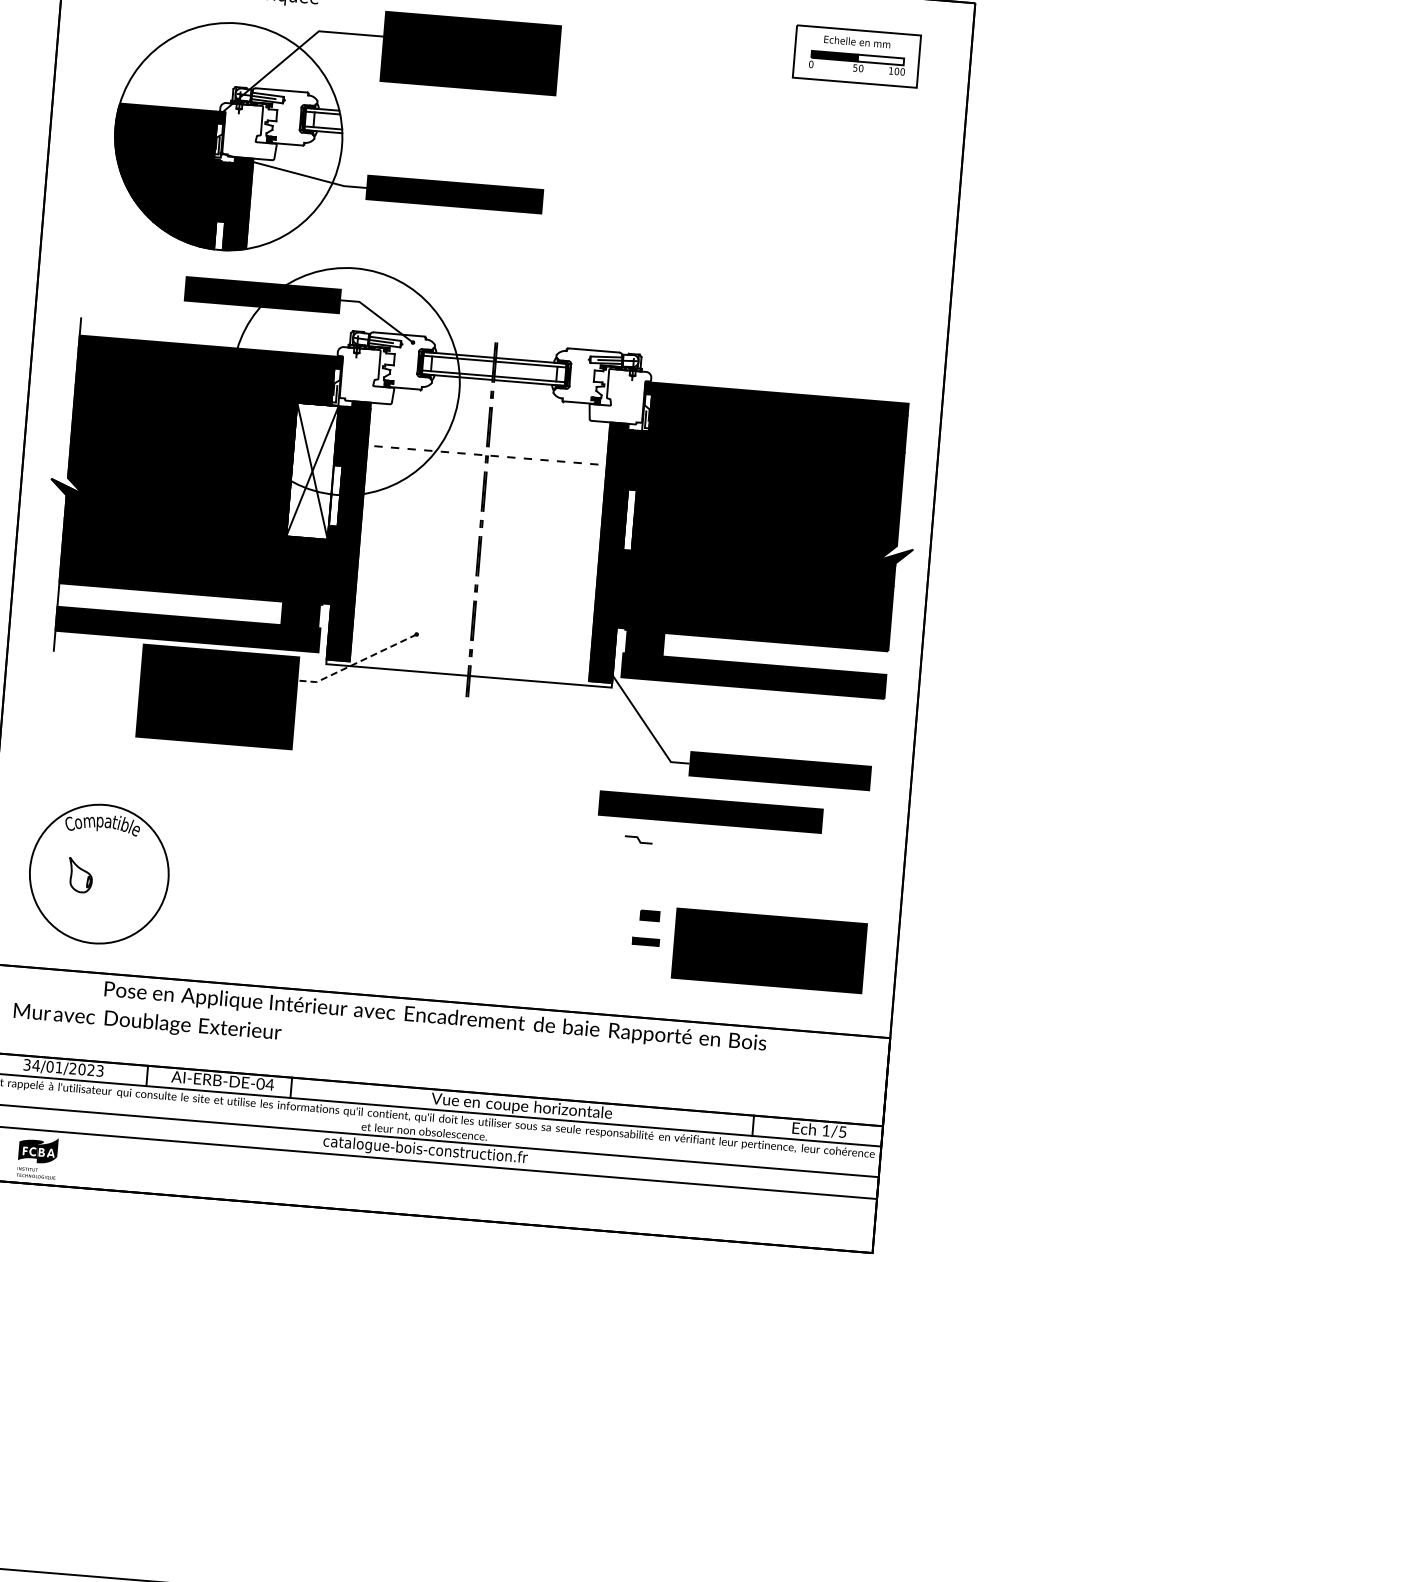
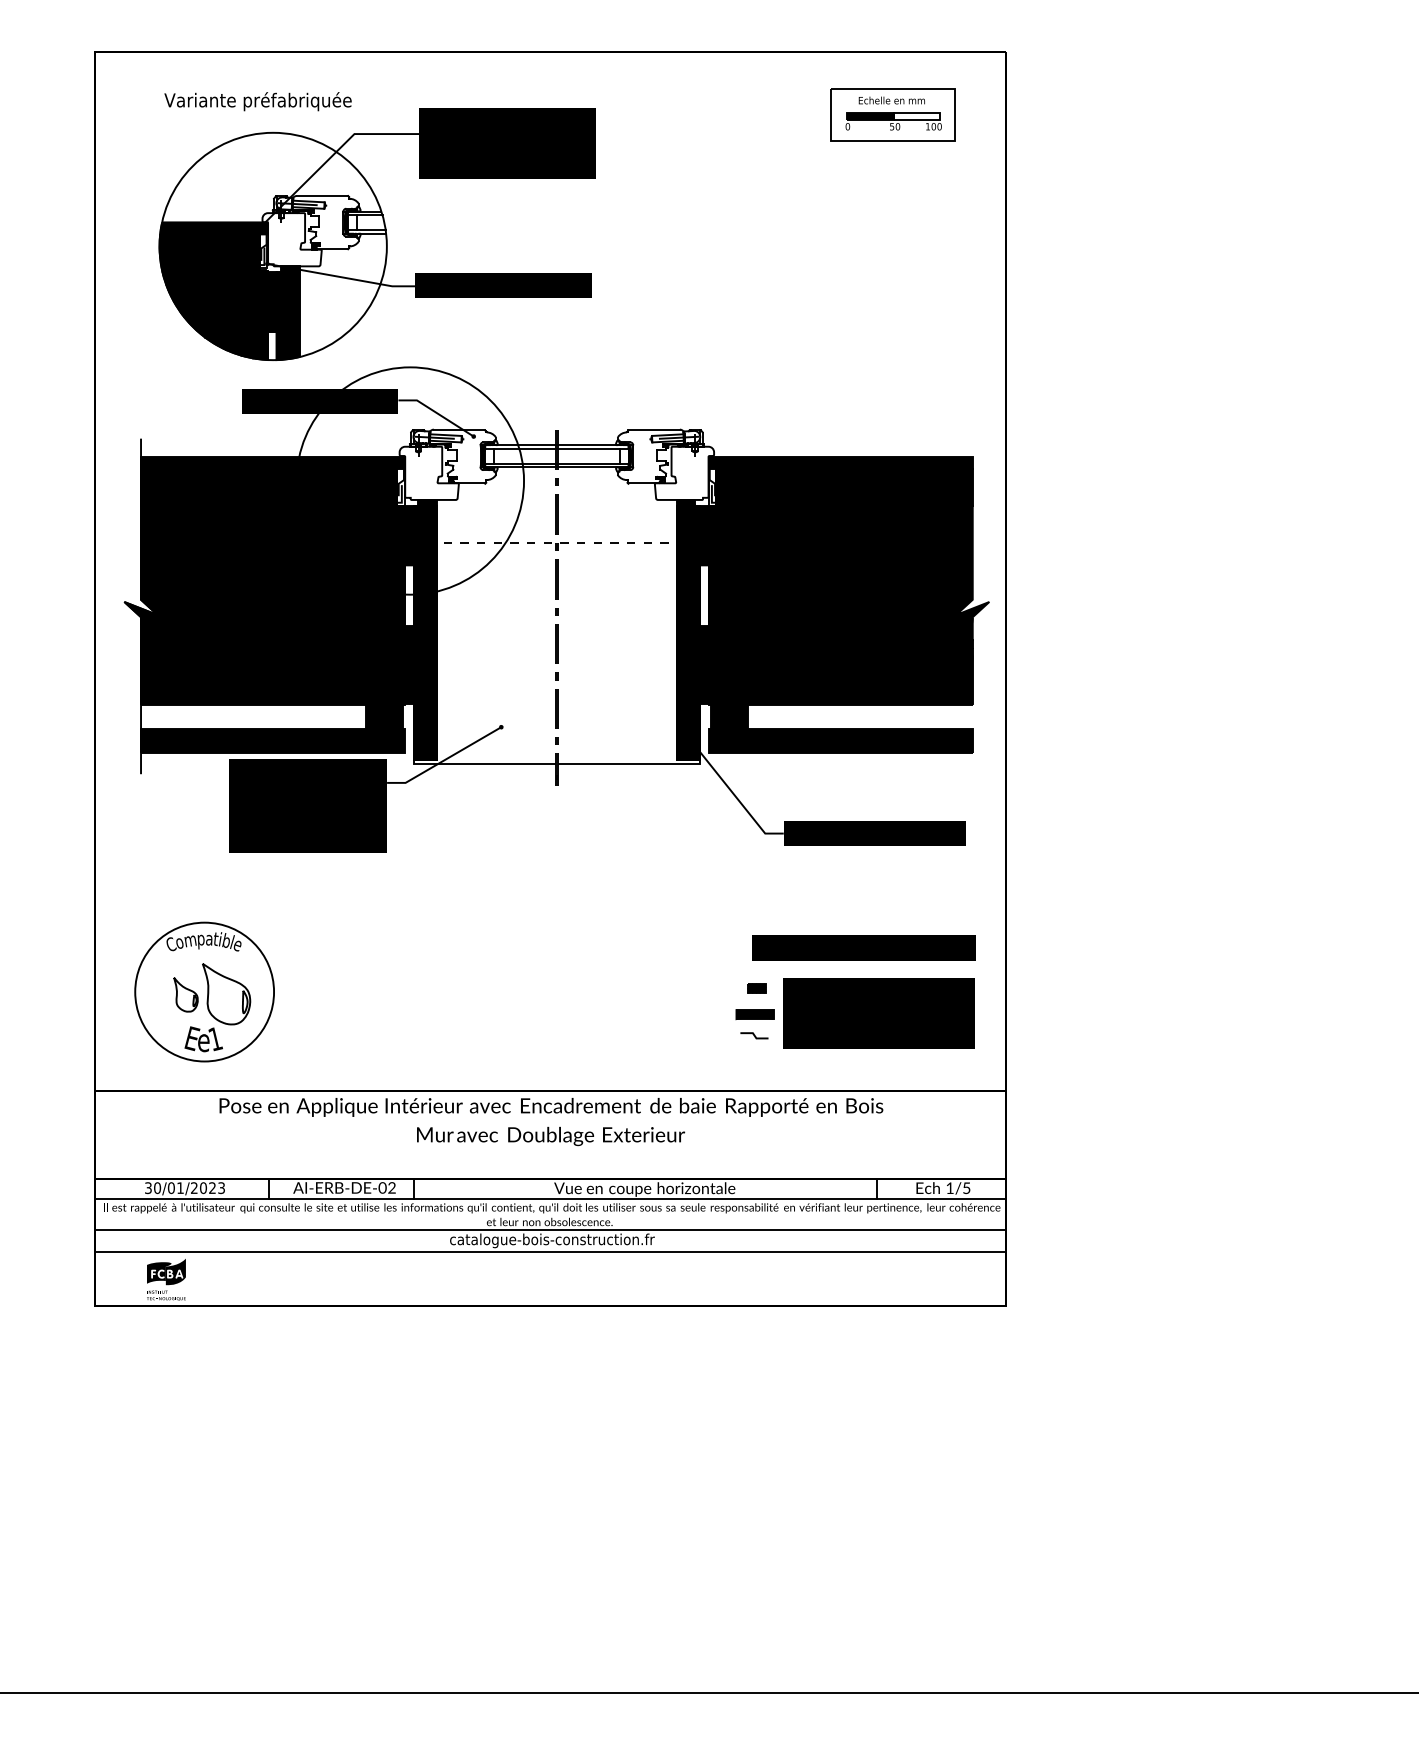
fill: (311, 470) -> (383, 572), added
line: (357, 663) -> (444, 760), dashed -> solid
text: (710, 811) -> (863, 947), moved
line: (638, 839) -> (754, 1035), moved
part: (110, 890) -> (217, 1007), added
part: (645, 941) -> (754, 1014), size x1.43
text: (148, 1023) -> (551, 1136), moved
text: (36, 1066) -> (157, 1188), 34/01/2023 -> 30/01/2023
text: (269, 1084) -> (391, 1187), \c16711848;AI-ERB-DE-04 -> \c16711848;AI-ERB-DE-02

